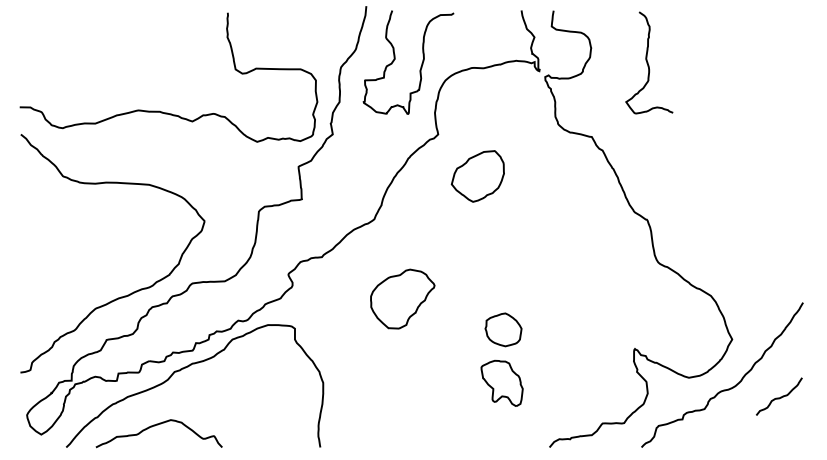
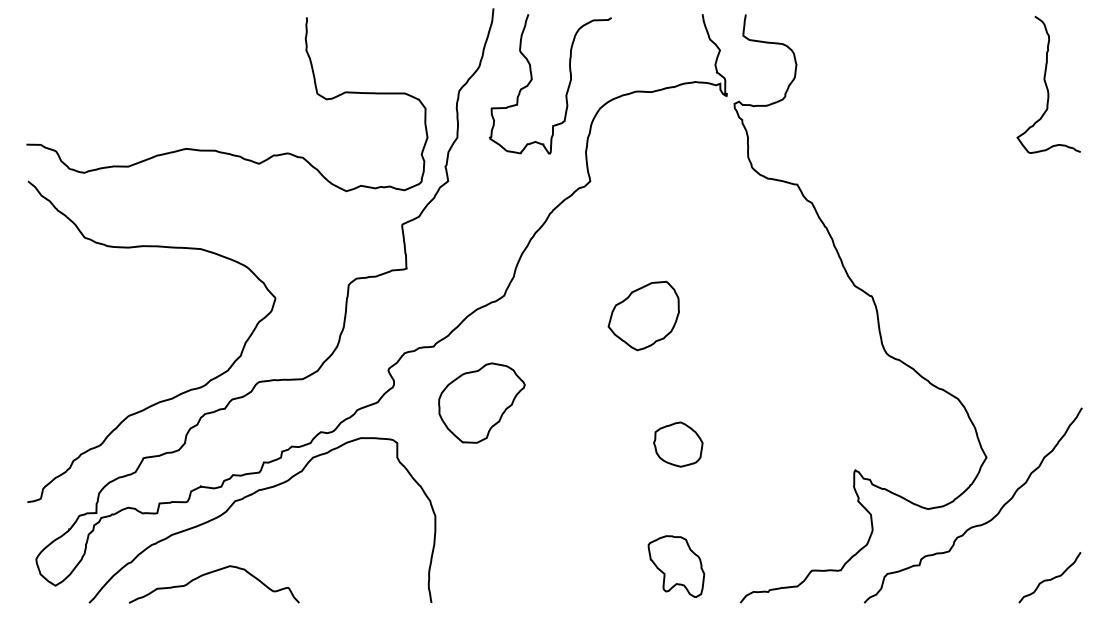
curve: (648, 62) -> (1047, 84), moved
part: (477, 176) -> (643, 316), moved
part: (402, 298) -> (481, 402), moved
part: (501, 382) -> (675, 565), moved
curve: (780, 396) -> (1051, 577), moved

